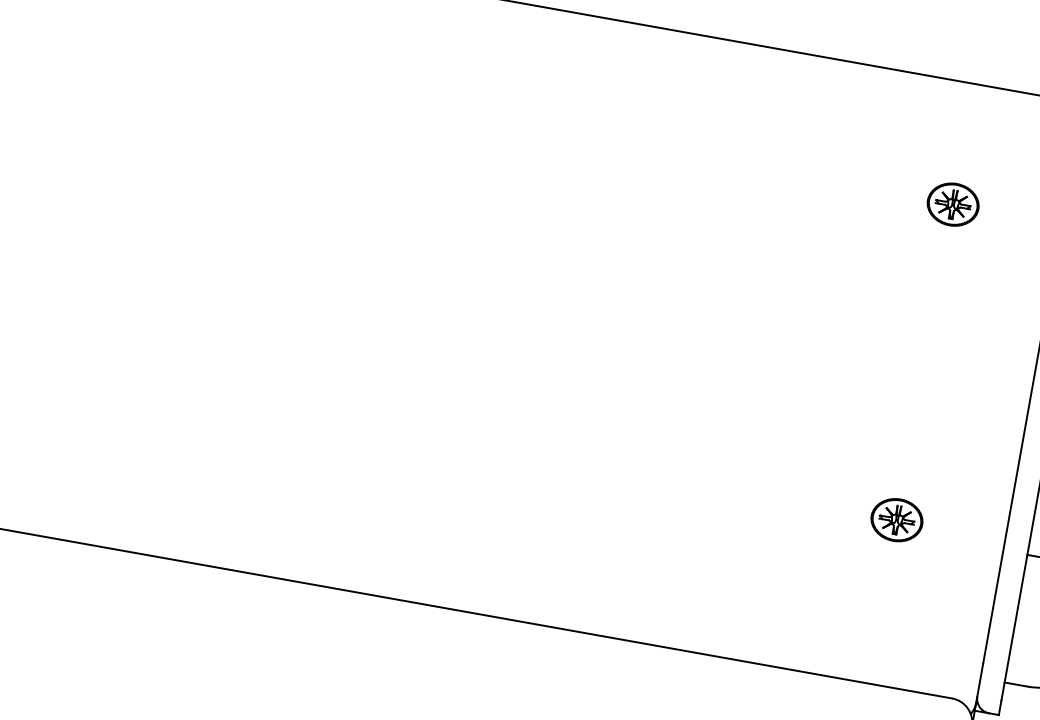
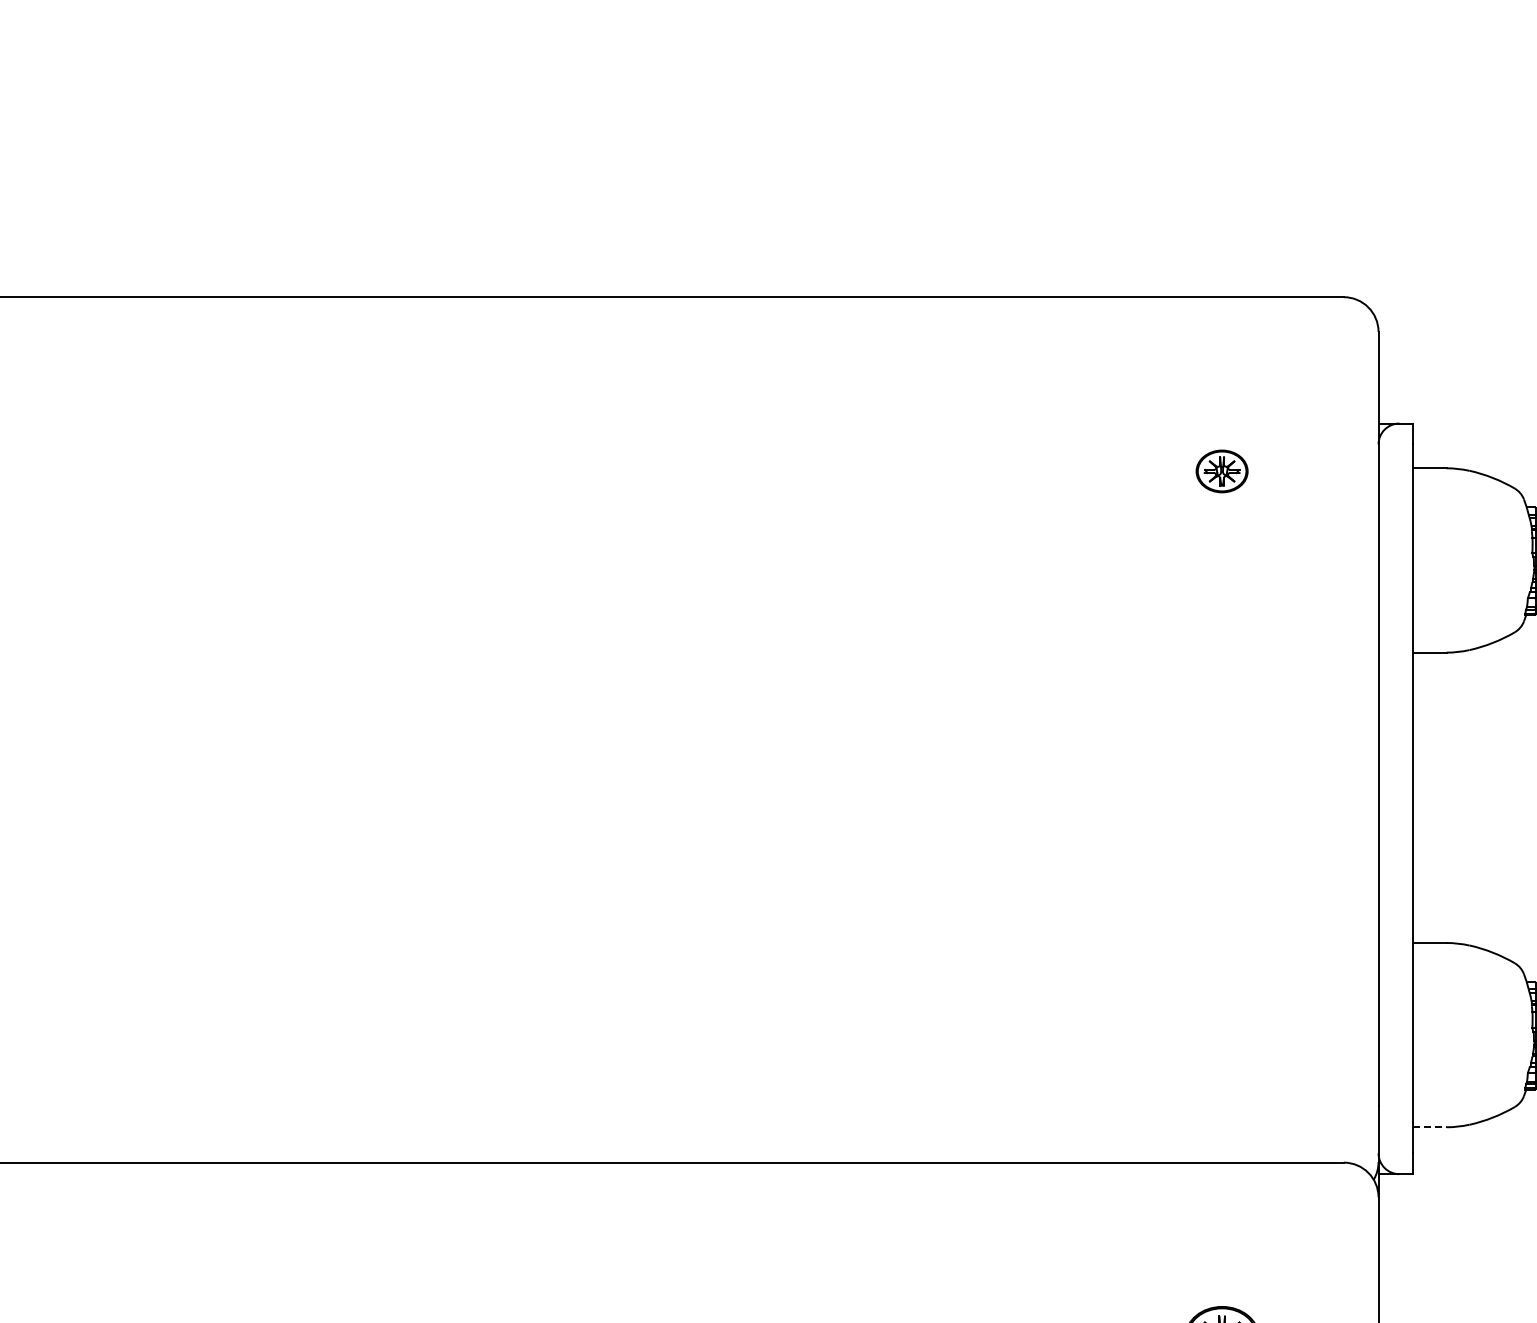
part: (952, 204) -> (1221, 471), size x0.7
part: (896, 519) -> (1221, 926), removed
line: (1015, 684) -> (1429, 1127), solid -> dashed

